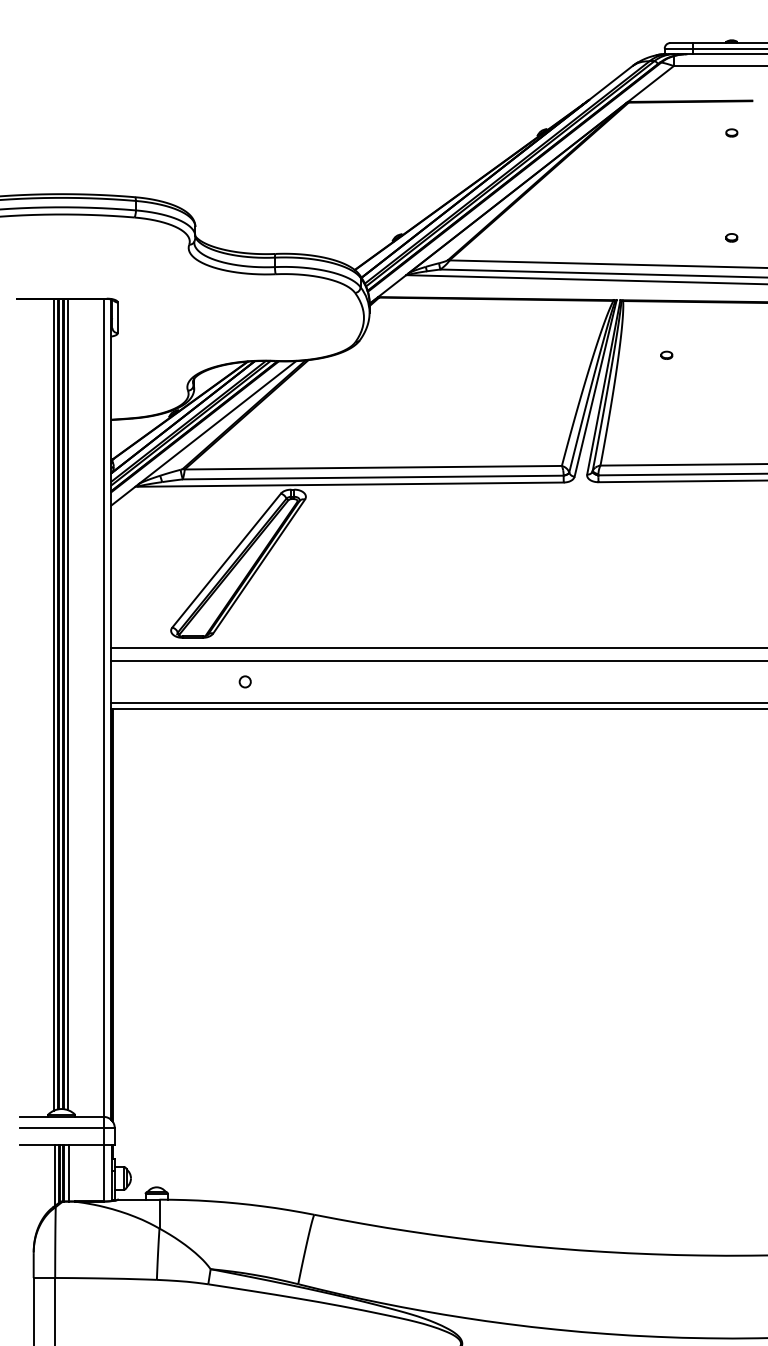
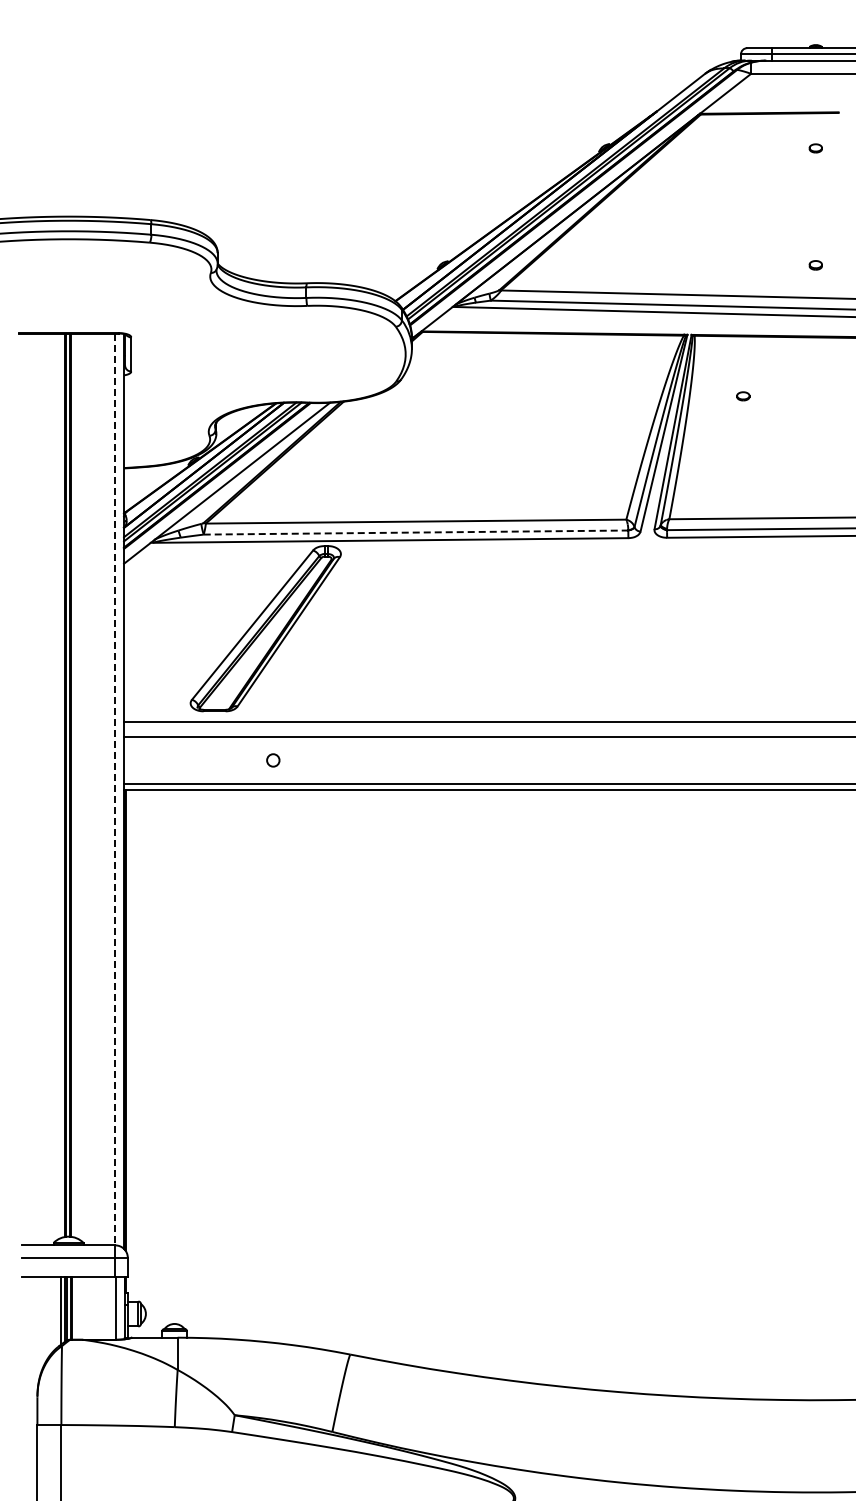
line: (373, 477) -> (416, 532), solid -> dashed
line: (53, 704) -> (59, 785), removed
line: (67, 704) -> (75, 785), removed
line: (103, 707) -> (115, 789), solid -> dashed
line: (68, 1172) -> (76, 1307), removed

